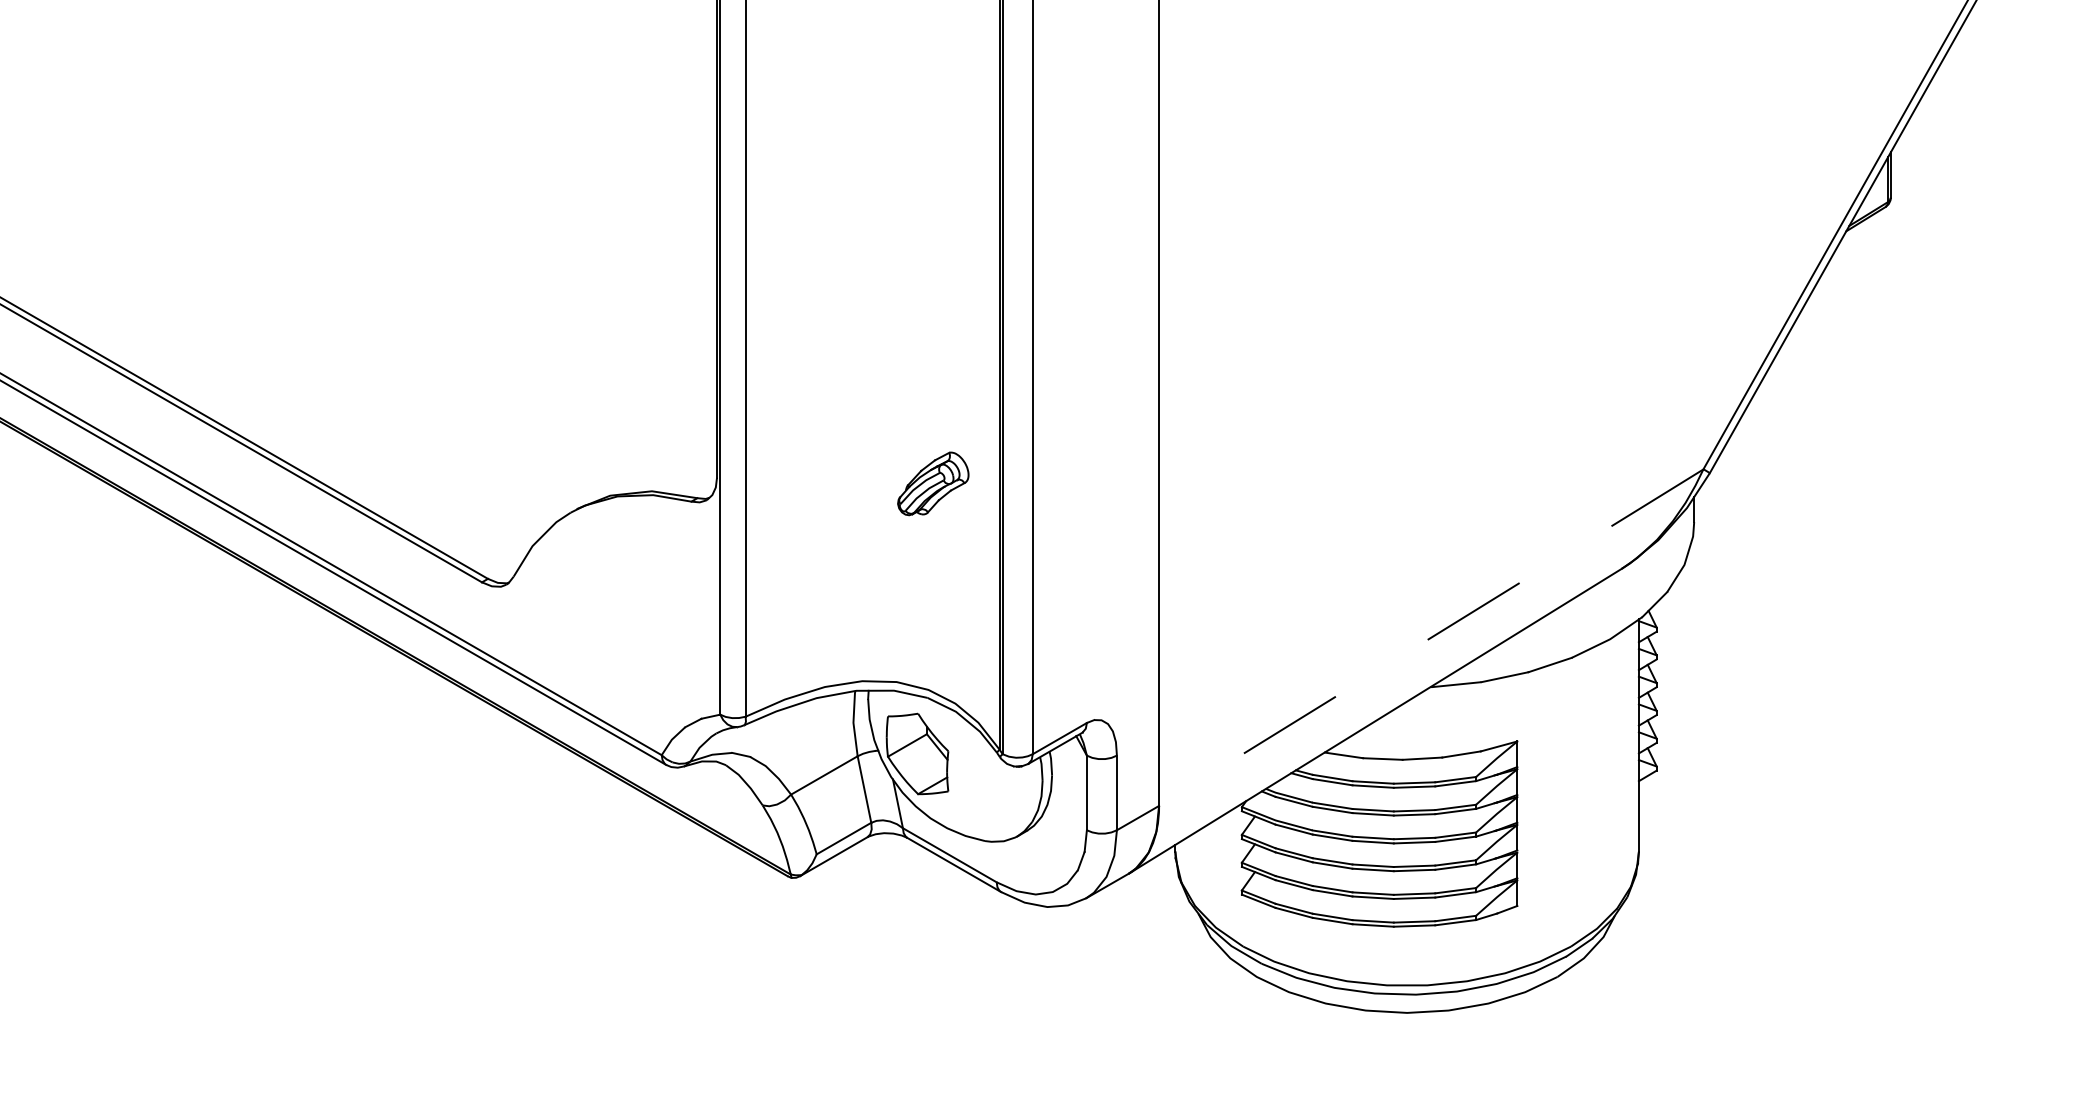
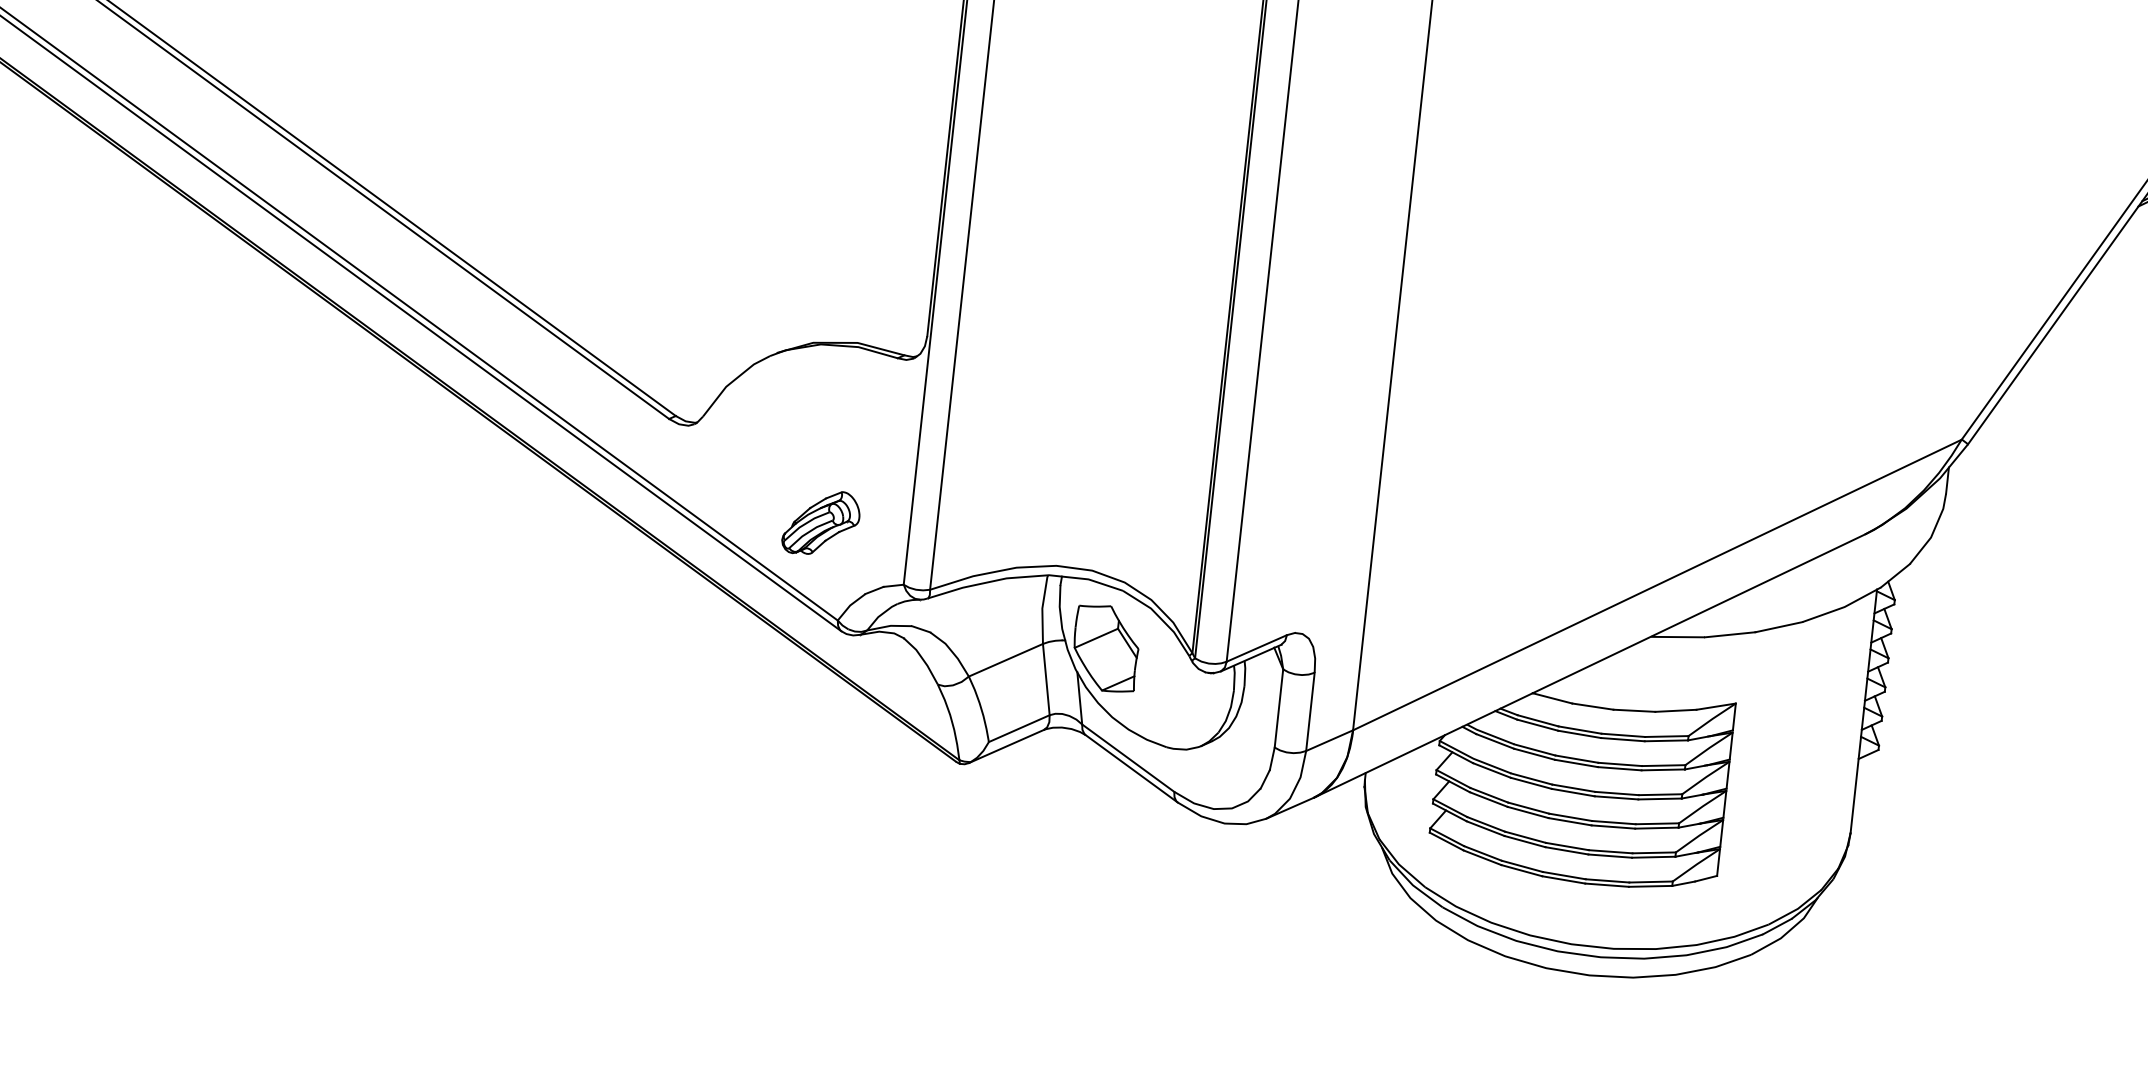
part: (933, 483) -> (821, 522), moved
line: (1431, 637) -> (1657, 584), dashed -> solid

